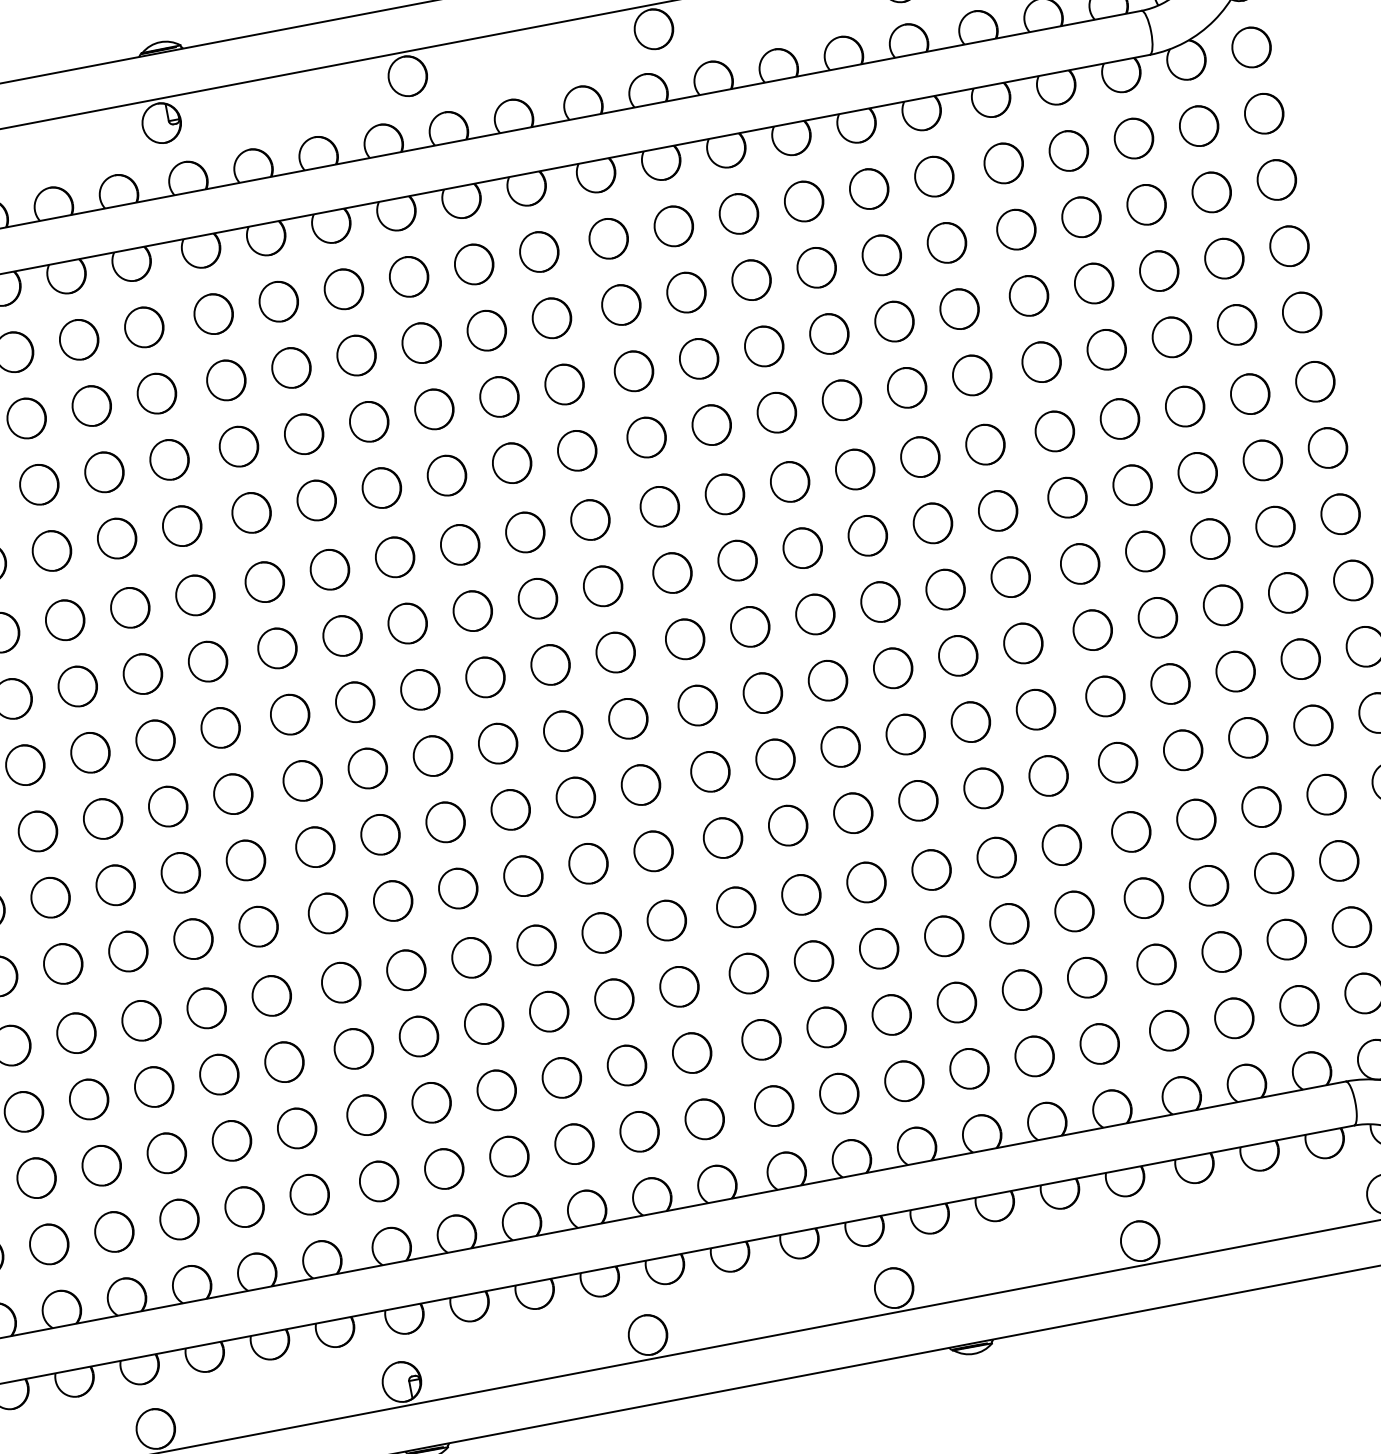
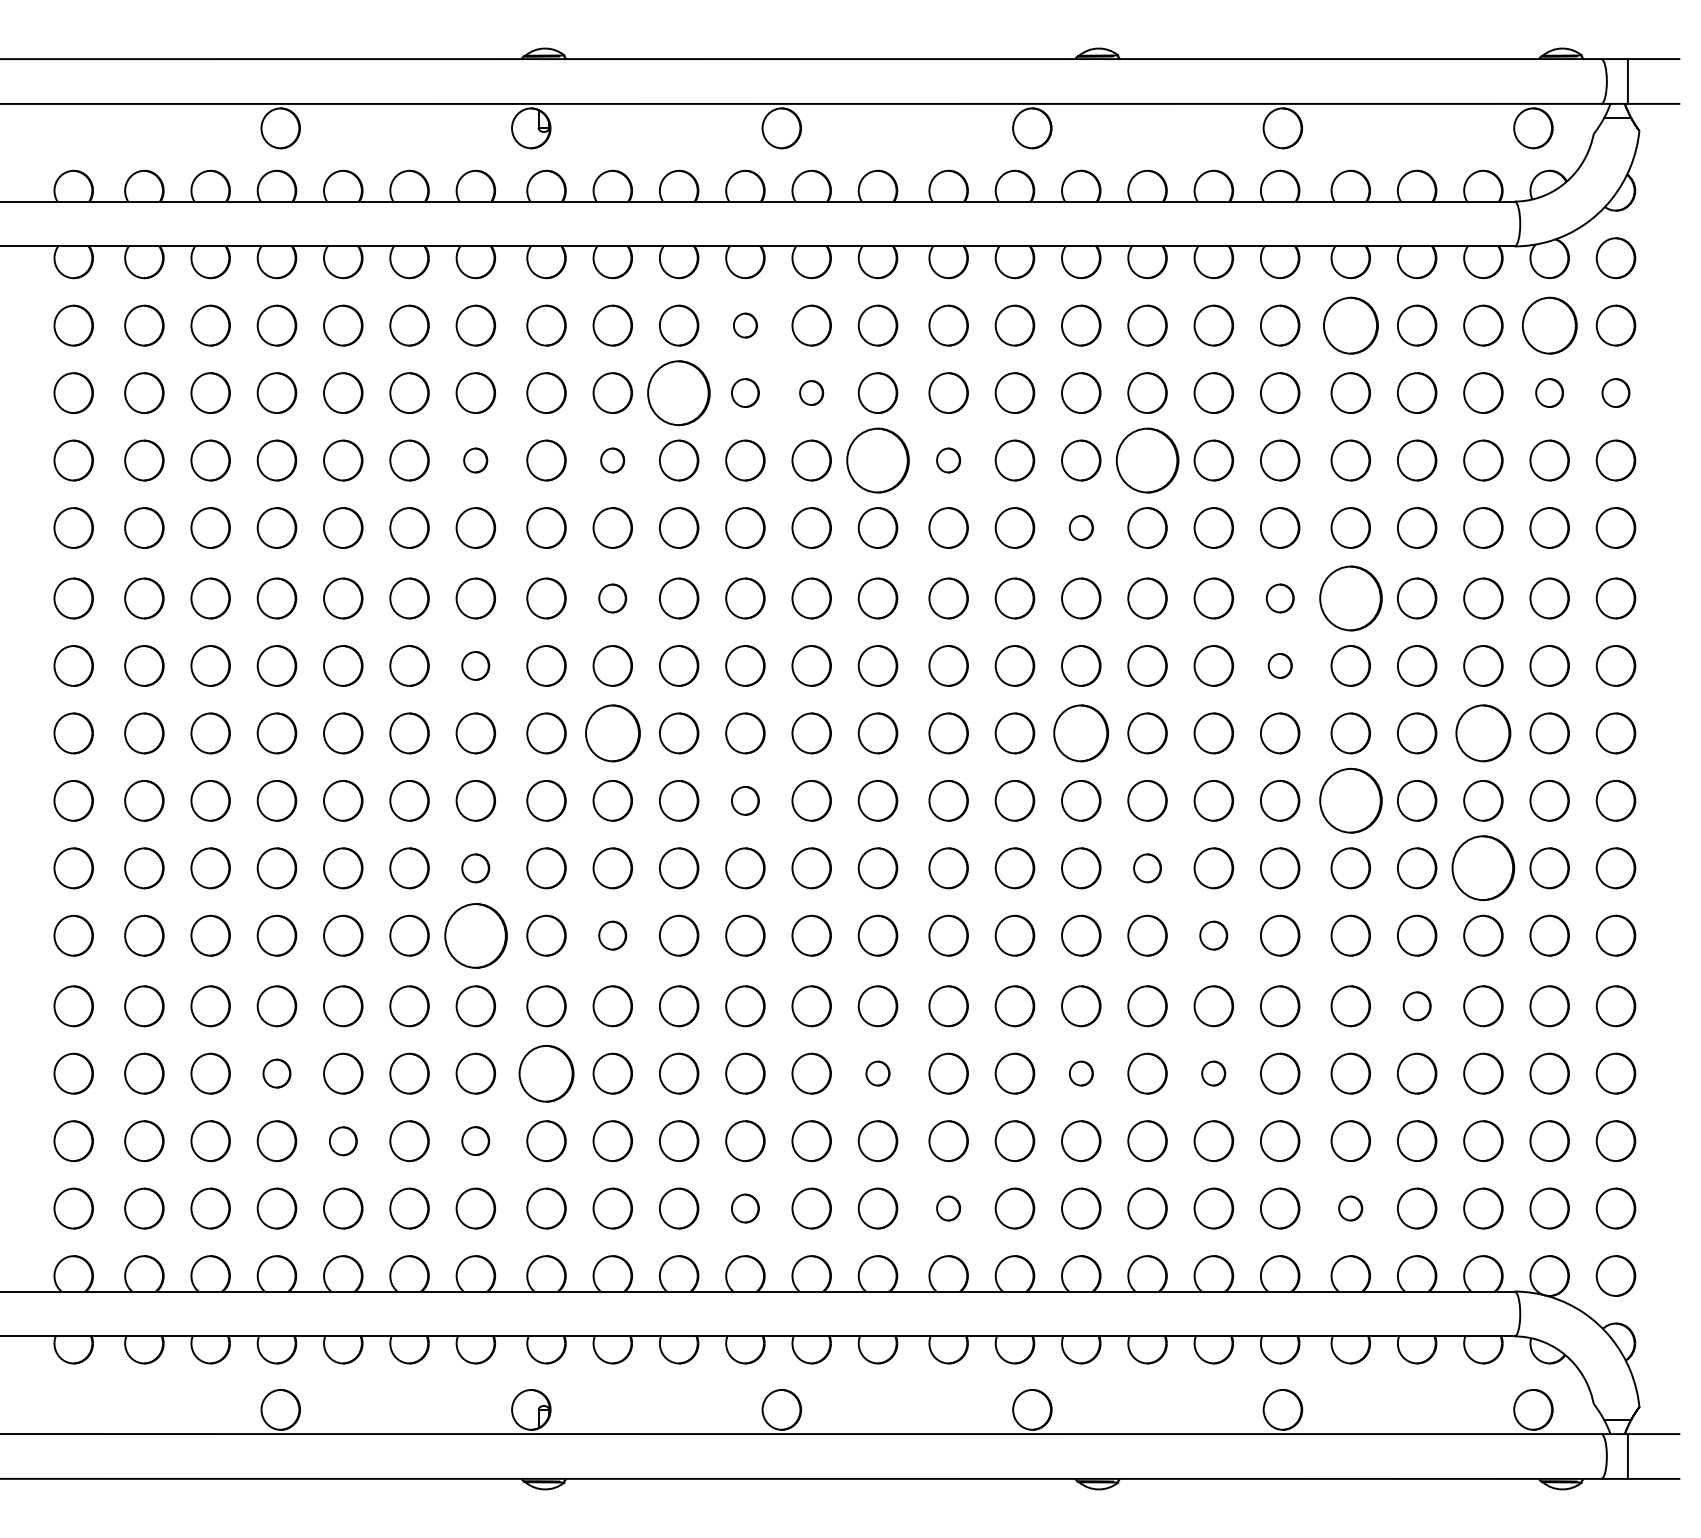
part: (1198, 126) -> (1549, 325), size x1.4
part: (1003, 163) -> (1350, 325), size x1.4
part: (1276, 179) -> (1615, 392), size x0.7
part: (1211, 191) -> (1549, 392), size x0.7
part: (409, 276) -> (745, 325), size x0.6
part: (486, 330) -> (811, 392), size x0.6
part: (829, 333) -> (1147, 460), size x1.6
part: (421, 342) -> (745, 392), size x0.7
part: (356, 354) -> (679, 392), size x1.6
part: (633, 371) -> (948, 460), size x0.6
part: (564, 384) -> (877, 460), size x1.6
part: (777, 412) -> (1081, 527), size x0.6
part: (1054, 431) -> (1350, 598), size x1.6
part: (303, 434) -> (612, 460), size x0.6
part: (985, 444) -> (1280, 598), size x0.7
part: (169, 459) -> (475, 460), size x0.6
part: (998, 510) -> (1280, 665), size x0.6
part: (1210, 539) -> (1483, 733), size x1.4
part: (329, 569) -> (612, 598), size x0.7
part: (815, 614) -> (1081, 733), size x1.4
part: (1092, 629) -> (1350, 800), size x1.6
part: (207, 661) -> (475, 665), size x0.7
part: (1235, 671) -> (1483, 868), size x1.6
part: (354, 702) -> (612, 733), size x1.4
part: (905, 734) -> (1147, 868), size x0.7
part: (498, 743) -> (745, 800), size x0.7
part: (983, 788) -> (1213, 935), size x0.7
part: (1196, 819) -> (1417, 1006), size x0.7
part: (245, 860) -> (475, 868), size x0.7
part: (392, 900) -> (612, 935), size x0.7
part: (1009, 923) -> (1213, 1073), size x0.6
part: (258, 926) -> (475, 935), size x1.6
part: (879, 948) -> (1081, 1073), size x0.6
part: (678, 986) -> (877, 1073), size x0.6
part: (1168, 1030) -> (1350, 1208), size x0.6
part: (353, 1048) -> (546, 1073), size x1.4
part: (88, 1099) -> (276, 1073), size x0.7
part: (773, 1106) -> (948, 1208), size x0.6
part: (296, 1127) -> (475, 1140), size x0.7
part: (574, 1144) -> (745, 1208), size x0.7
part: (167, 1153) -> (343, 1141), size x0.7

